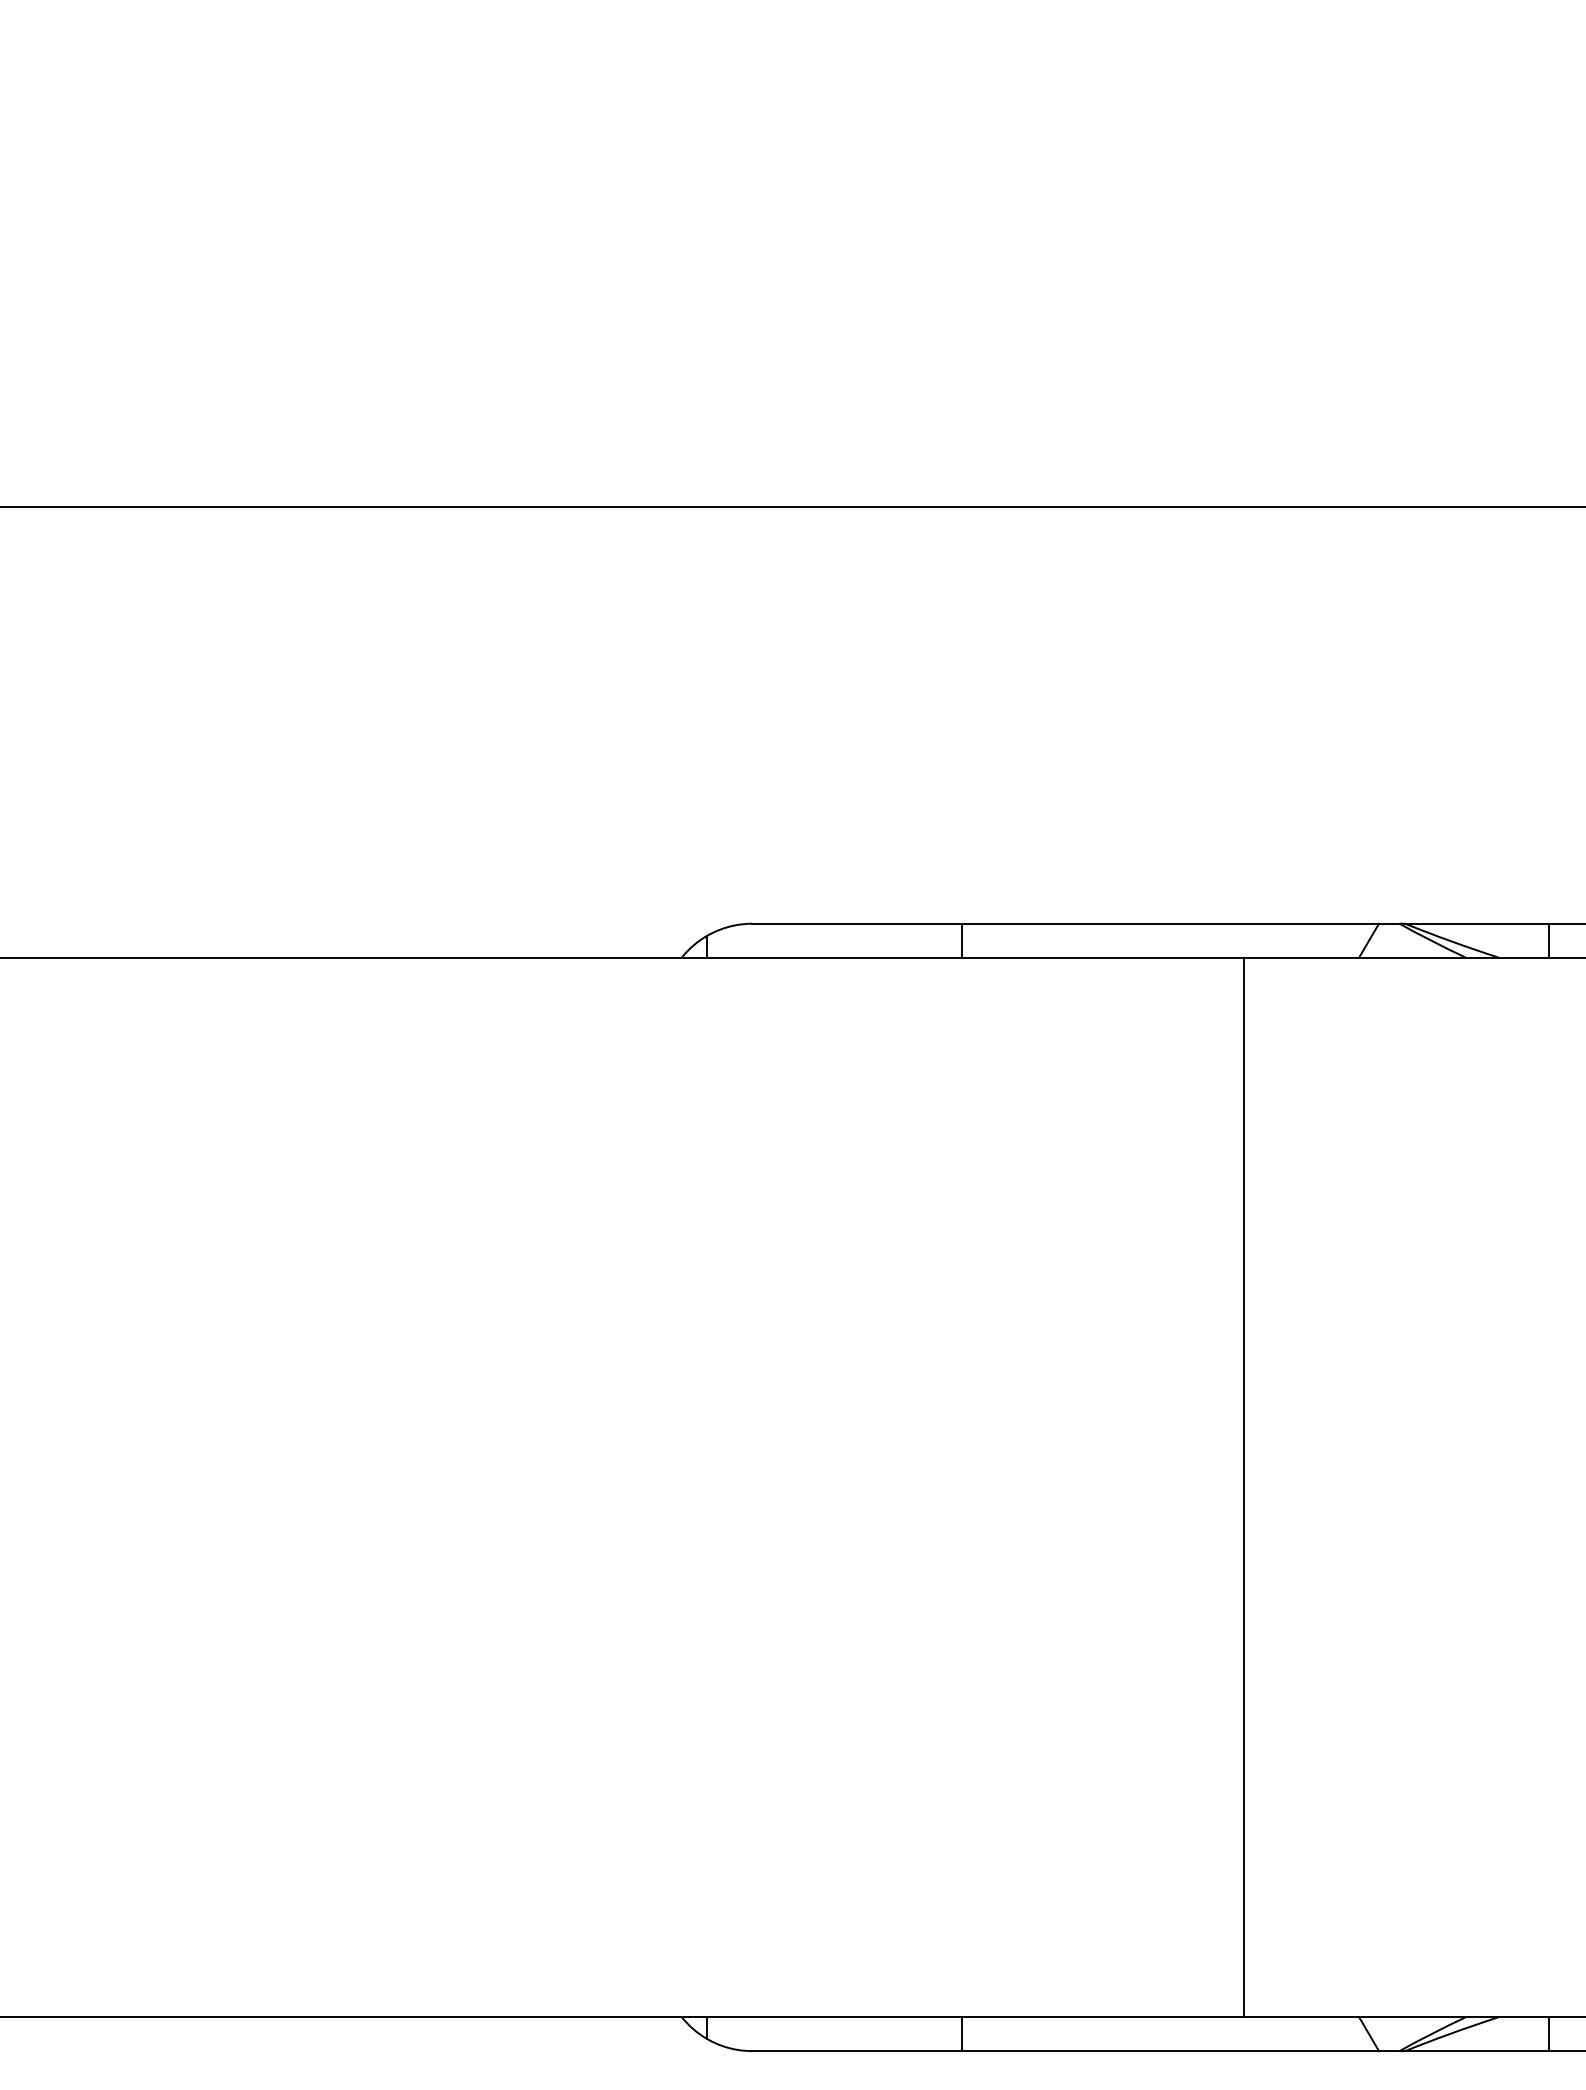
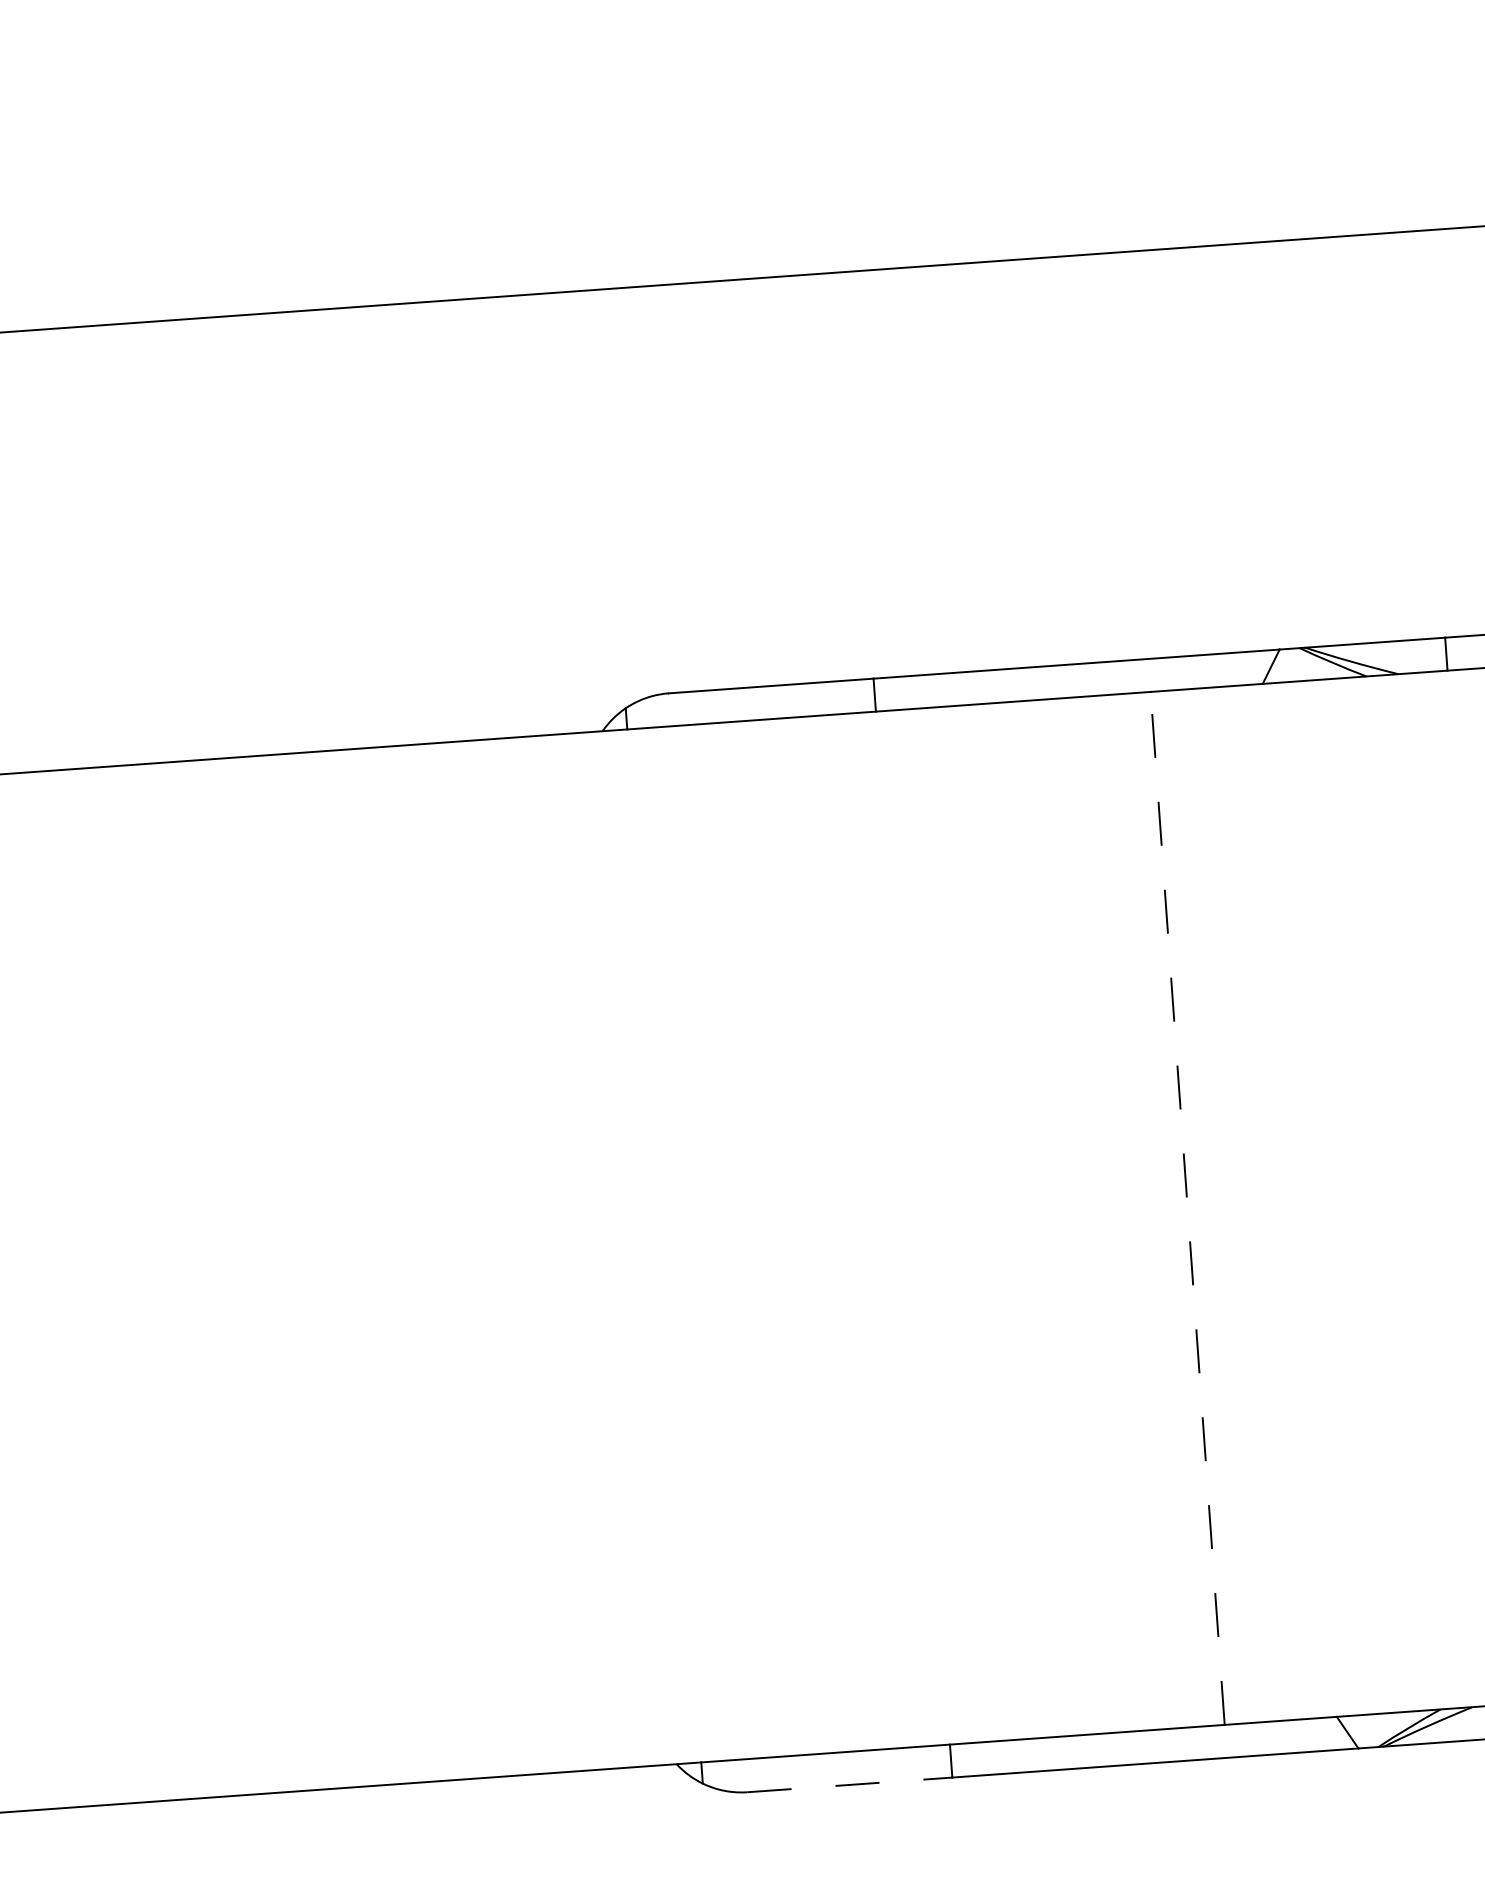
line: (1244, 1487) -> (1187, 1208), solid -> dashed
line: (857, 2051) -> (850, 1785), solid -> dashed

